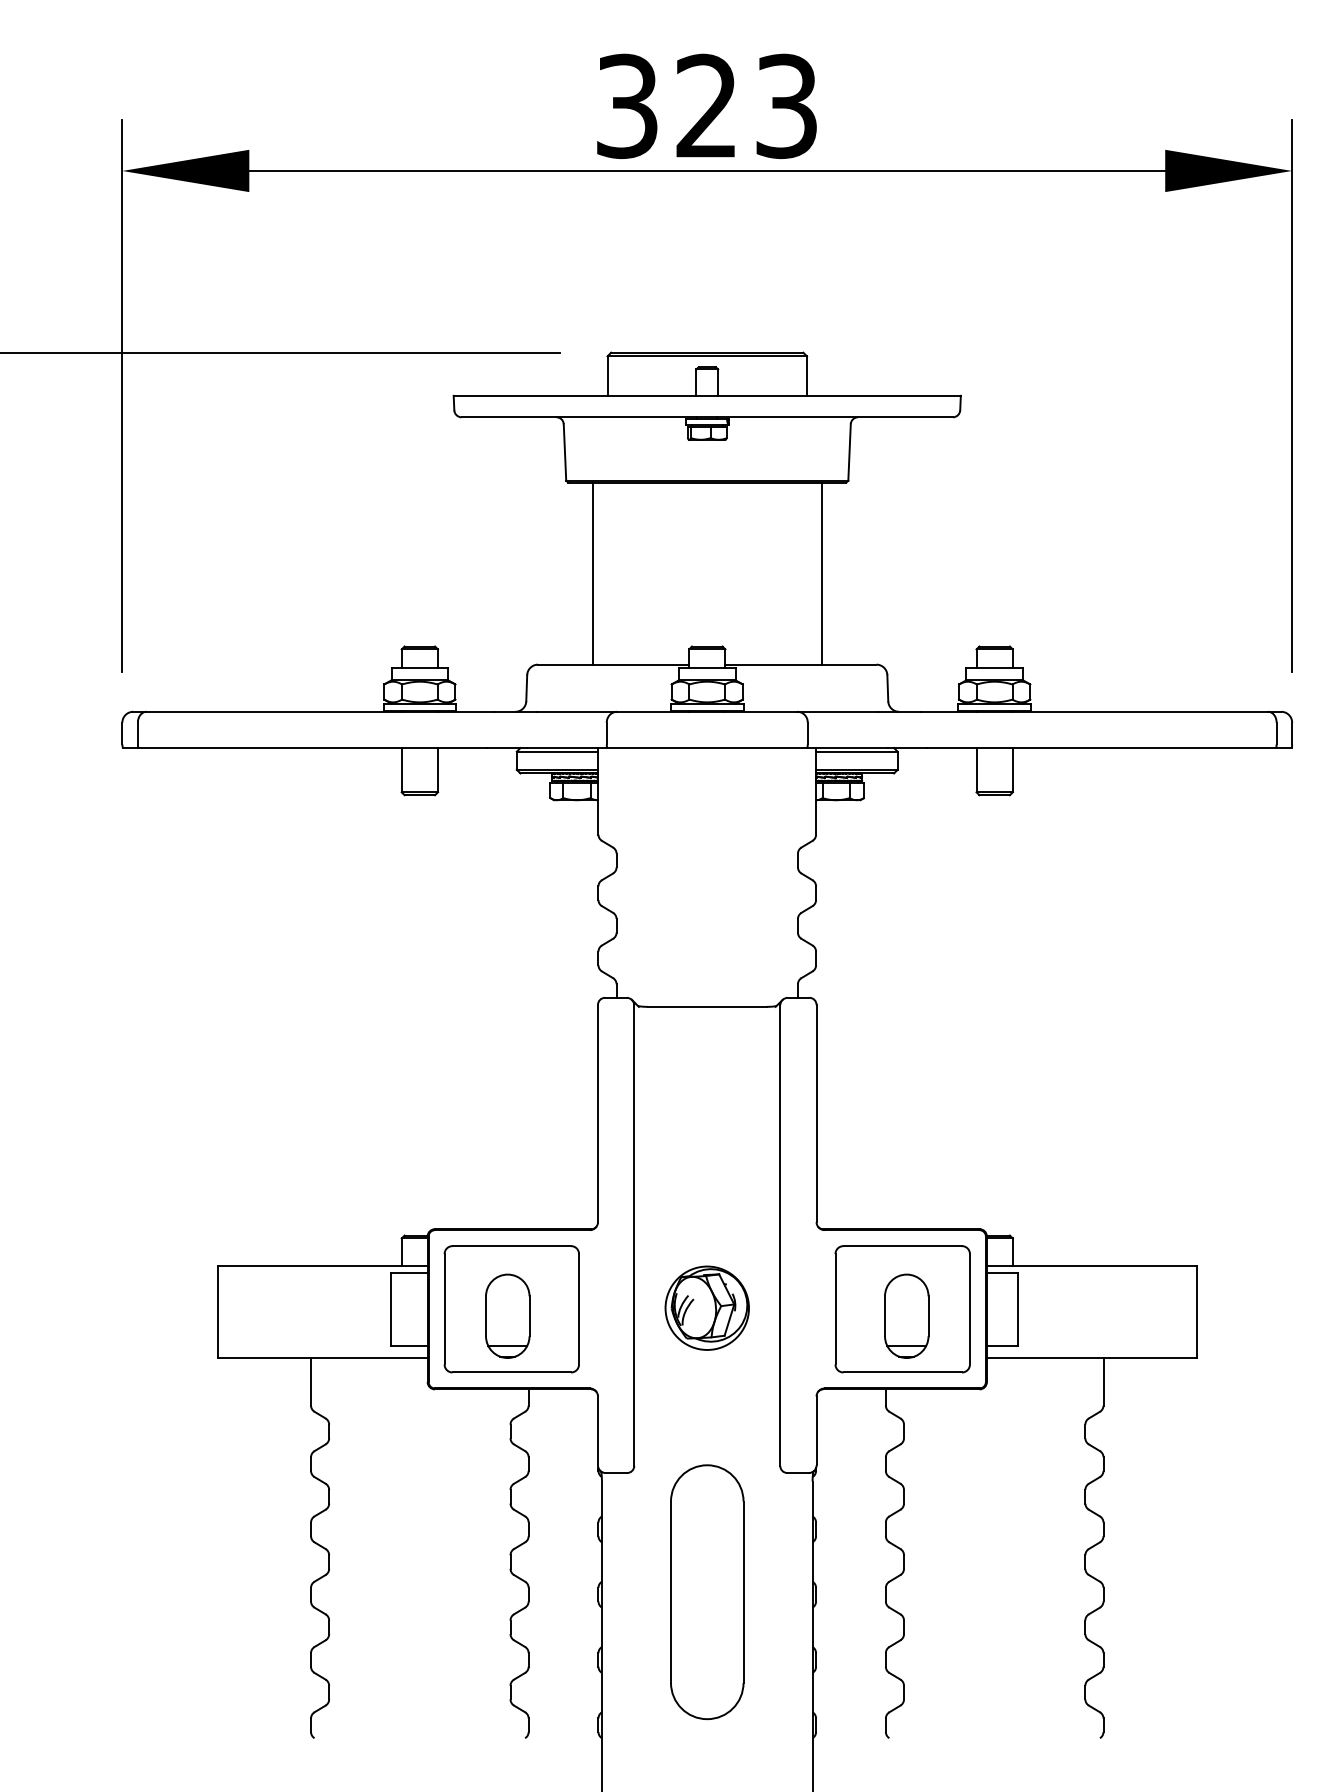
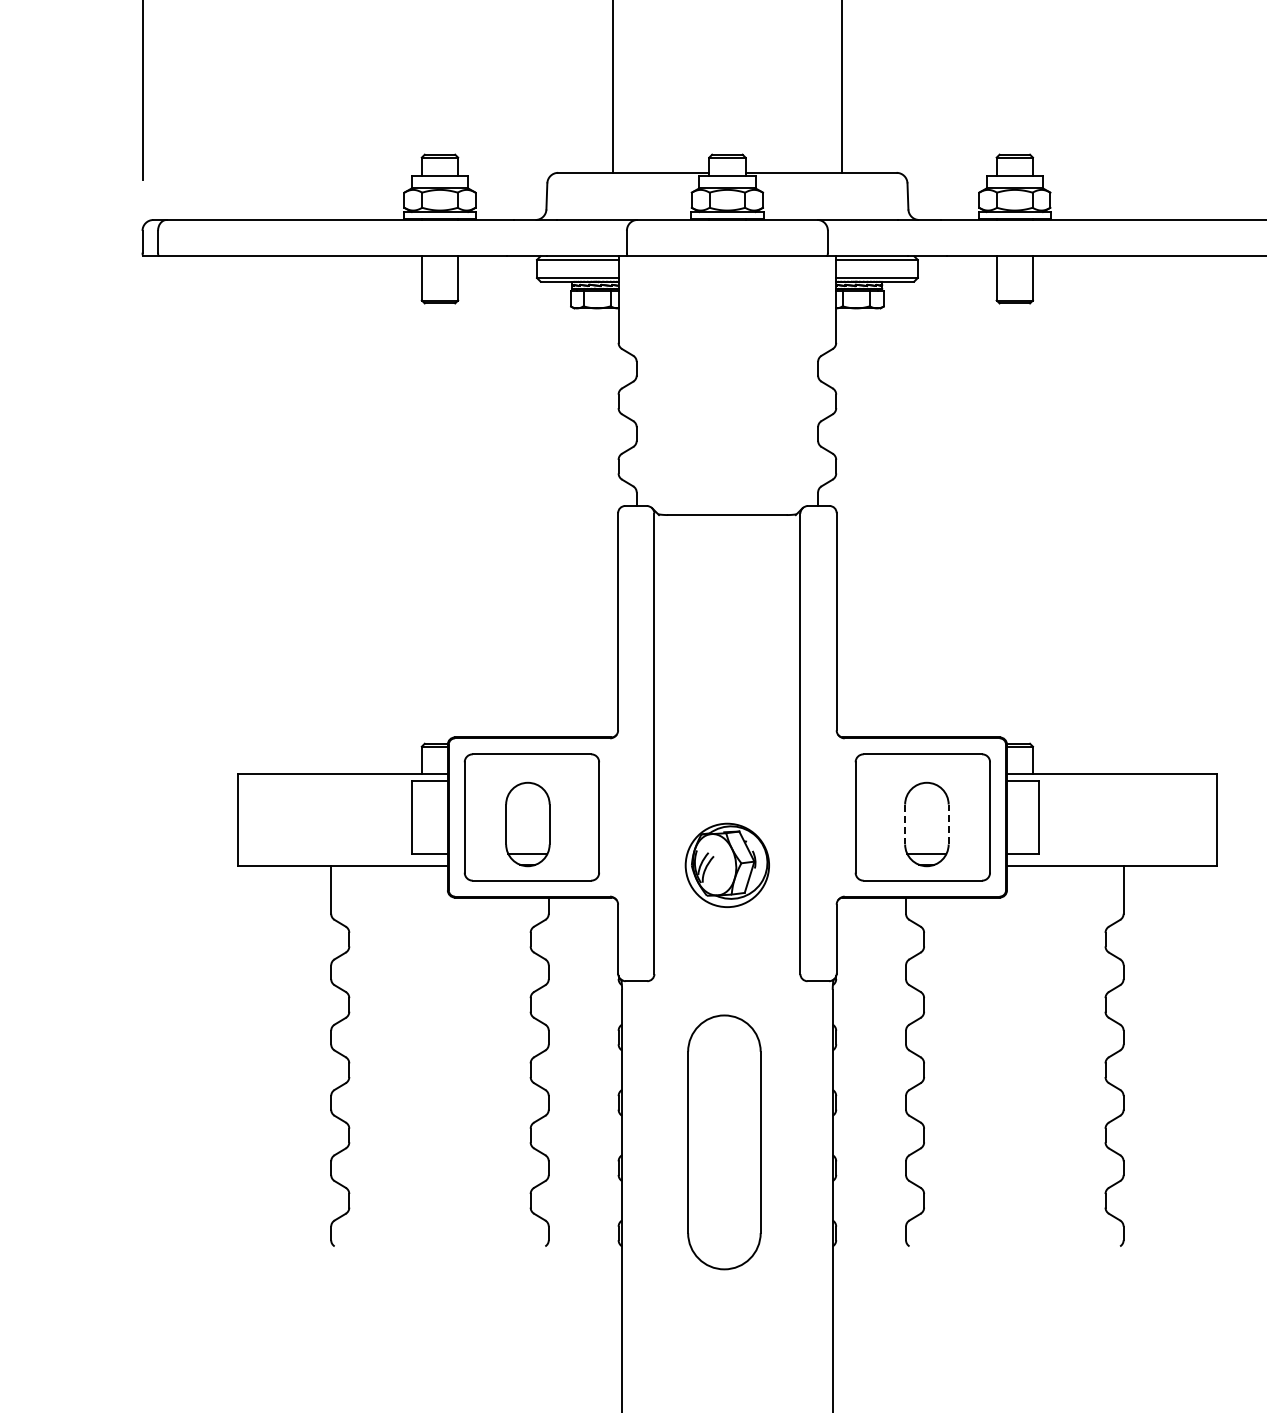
part: (706, 1307) -> (726, 864), moved
line: (885, 1316) -> (905, 824), solid -> dashed
line: (928, 1316) -> (948, 824), solid -> dashed
part: (707, 1592) -> (724, 1142), moved

